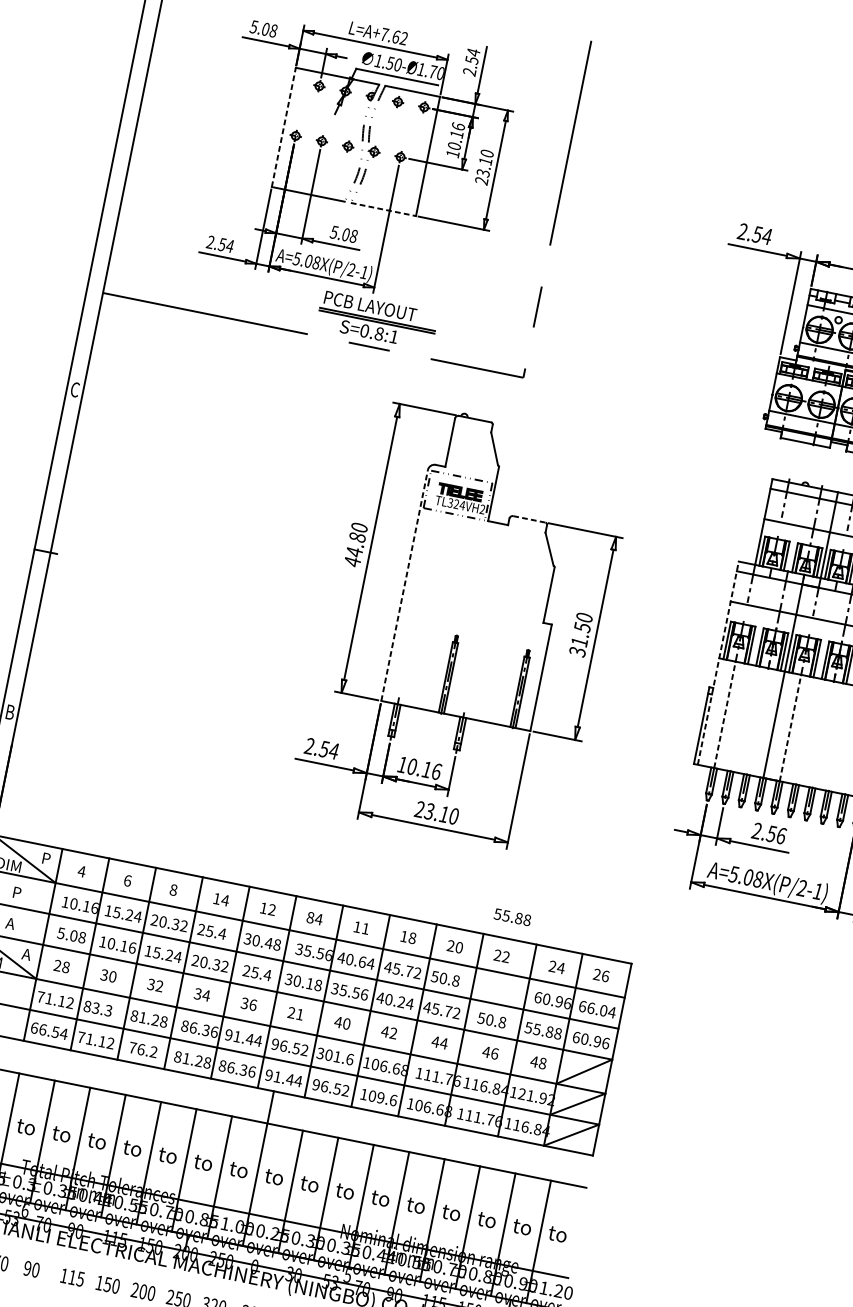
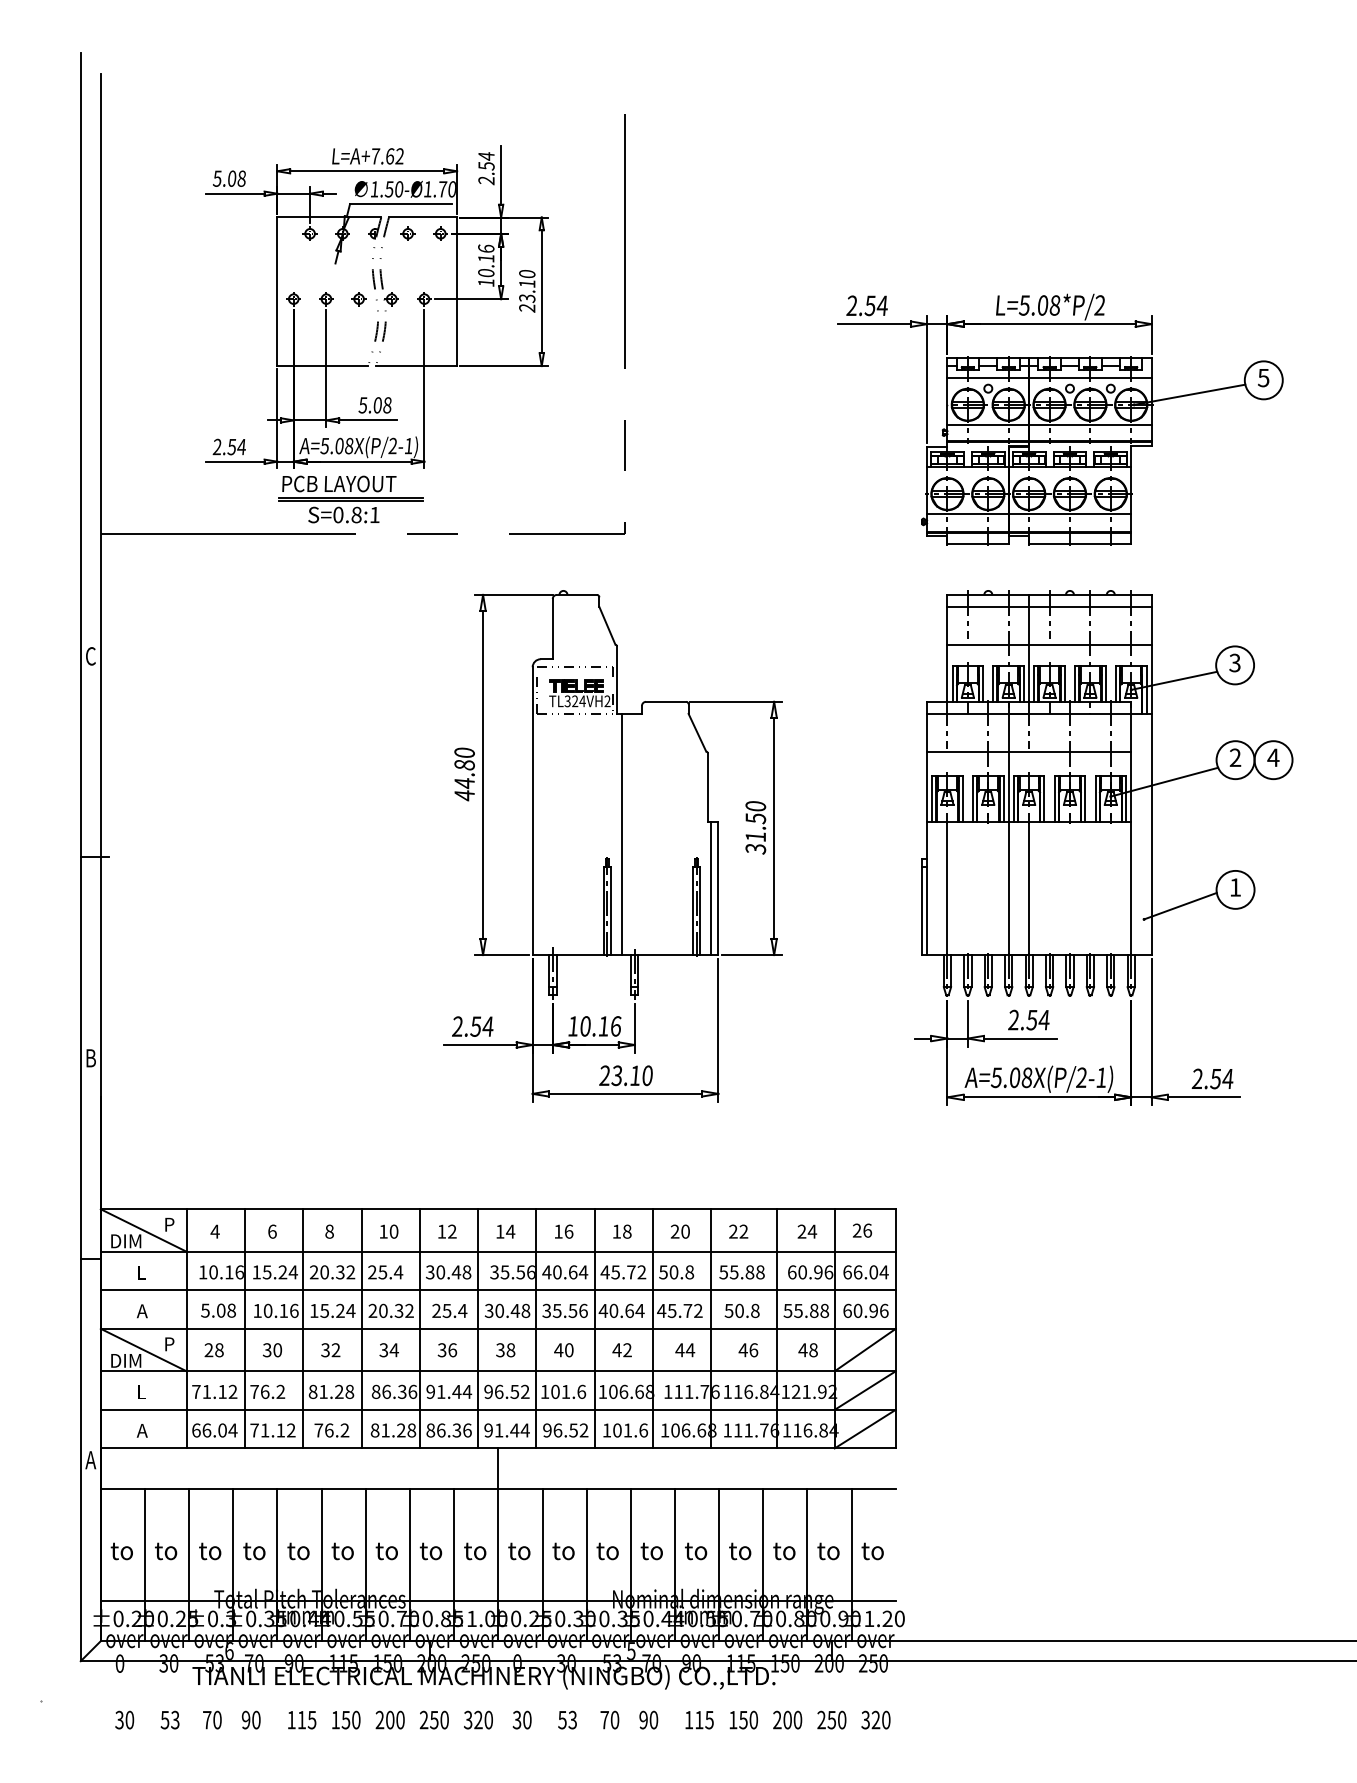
line: (283, 127) -> (277, 291), dashed -> solid
line: (383, 209) -> (416, 366), dashed -> solid
part: (376, 320) -> (350, 499), moved
line: (529, 519) -> (666, 701), dashed -> solid
line: (404, 585) -> (532, 811), dashed -> solid
line: (472, 618) -> (621, 834), added
line: (718, 663) -> (927, 828), dashed -> solid
line: (535, 676) -> (711, 888), added
line: (725, 714) -> (947, 888), dashed -> solid
line: (790, 727) -> (1029, 888), dashed -> solid
text: (780, 835) -> (1043, 1019), 2.56 -> 2.54
text: (16, 892) -> (142, 1272), P -> L
text: (224, 900) -> (393, 1231), 14 -> 10
text: (310, 917) -> (500, 1231), 84 -> 14
text: (512, 917) -> (741, 1272), moved
text: (365, 928) -> (568, 1231), 11 -> 16
text: (26, 954) -> (168, 1344), A -> P
text: (310, 983) -> (515, 1310), 30.18 -> 30.48
text: (401, 1001) -> (629, 1310), 40.24 -> 40.64
text: (97, 1008) -> (267, 1391), 83.3 -> 76.2
text: (295, 1013) -> (505, 1350), 21 -> 38
text: (55, 1032) -> (222, 1430), 66.54 -> 66.04
text: (320, 1053) -> (544, 1391), 301.6 -> 101.6
text: (380, 1097) -> (627, 1430), 109.6 -> 101.6

